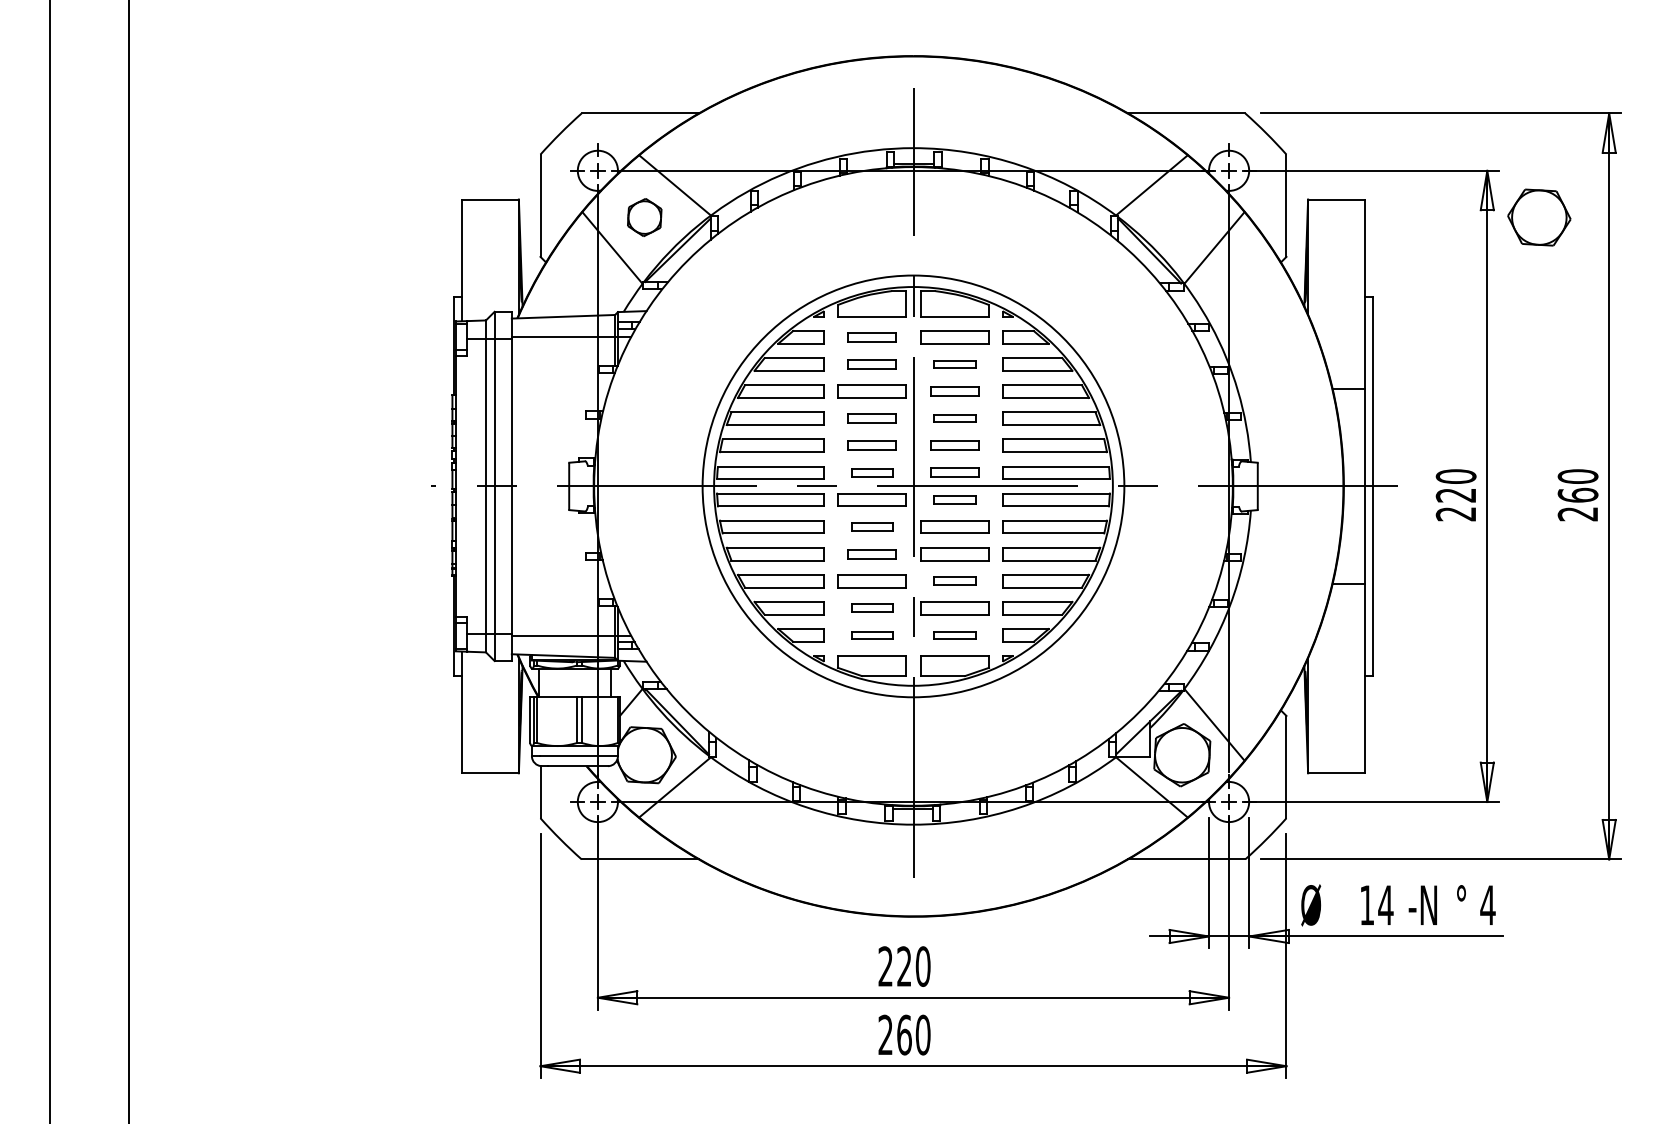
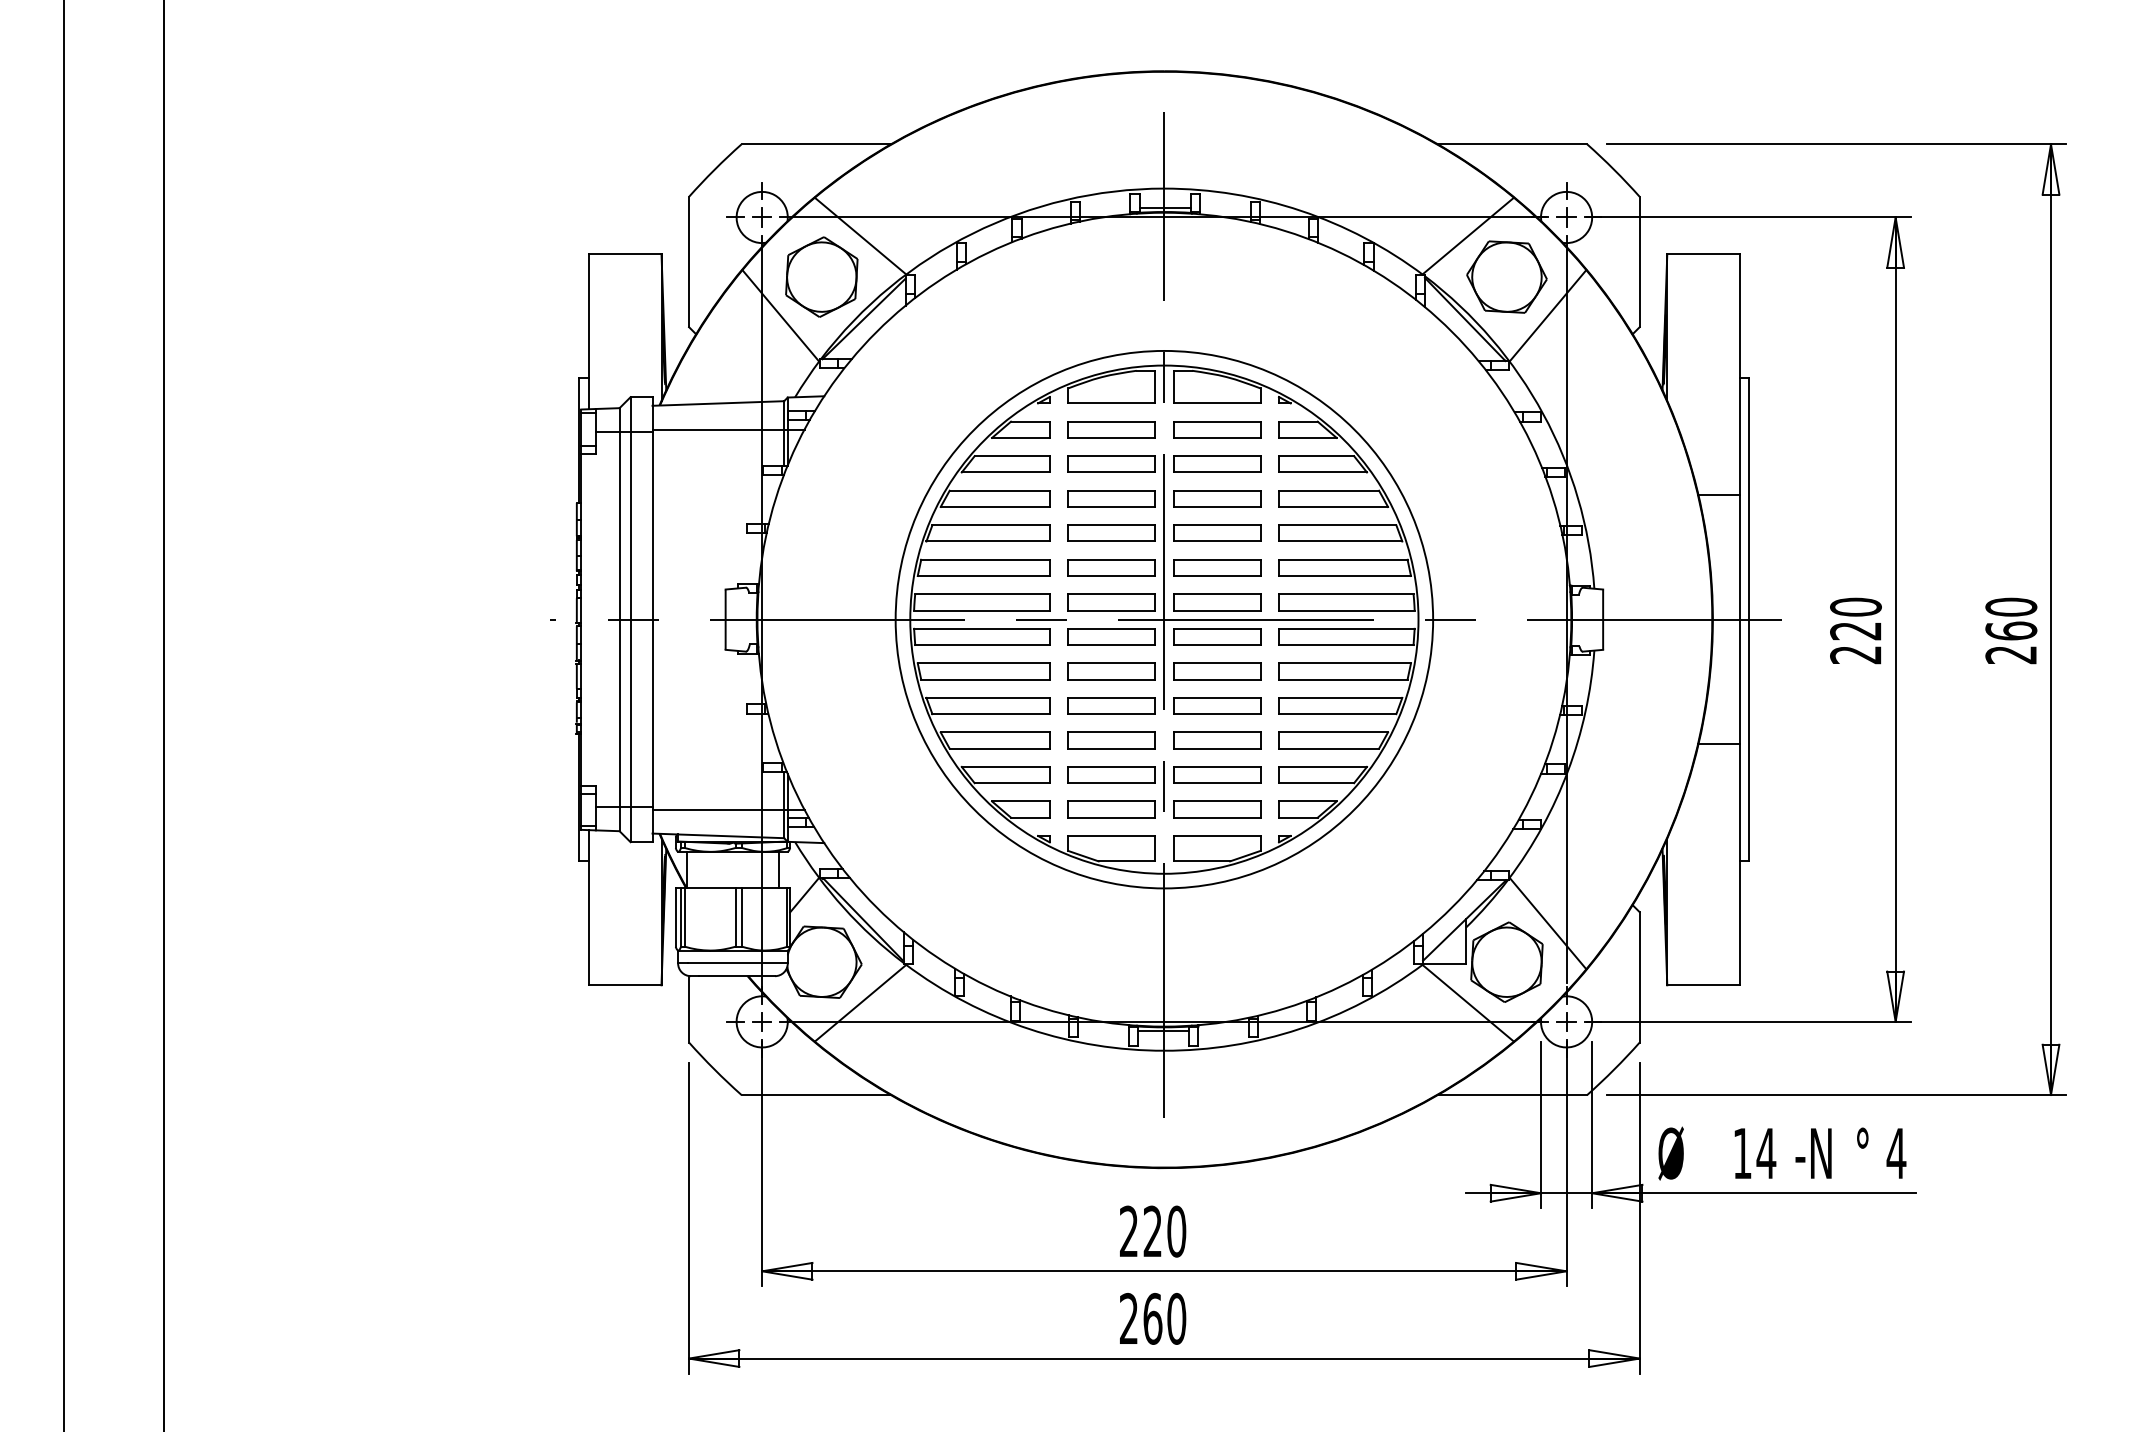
part: (644, 217) -> (821, 276), size x1.67
part: (1538, 217) -> (1506, 276), moved
part: (871, 337) -> (1111, 429), size x1.43
part: (871, 363) -> (1111, 463), size x1.43
part: (955, 363) -> (1217, 463), size x1.67
part: (955, 391) -> (1217, 498), size x1.43
part: (871, 418) -> (1111, 532), size x1.43
part: (955, 418) -> (1217, 532), size x1.67
part: (871, 445) -> (1111, 567), size x1.43
part: (955, 445) -> (1217, 567), size x1.43
part: (871, 472) -> (1111, 602), size x1.67
part: (955, 472) -> (1217, 602), size x1.43
part: (955, 499) -> (1217, 636), size x1.67
part: (871, 527) -> (1111, 671), size x1.67
part: (871, 553) -> (1111, 705), size x1.43
part: (955, 581) -> (1217, 740), size x1.67
part: (871, 607) -> (1111, 774), size x1.67
part: (871, 635) -> (1111, 809), size x1.67
part: (955, 635) -> (1217, 809), size x1.67

